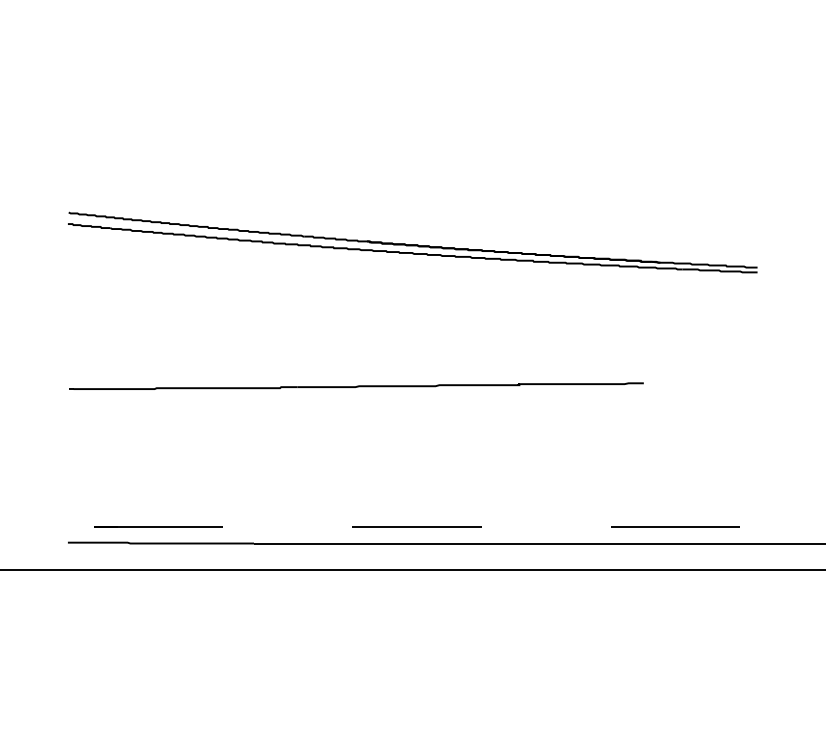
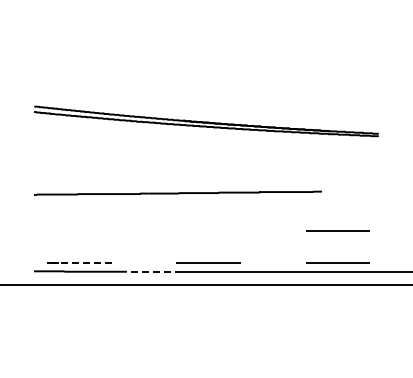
line: (675, 461) -> (337, 230), added
line: (157, 527) -> (78, 263), solid -> dashed
line: (307, 543) -> (153, 271), solid -> dashed

